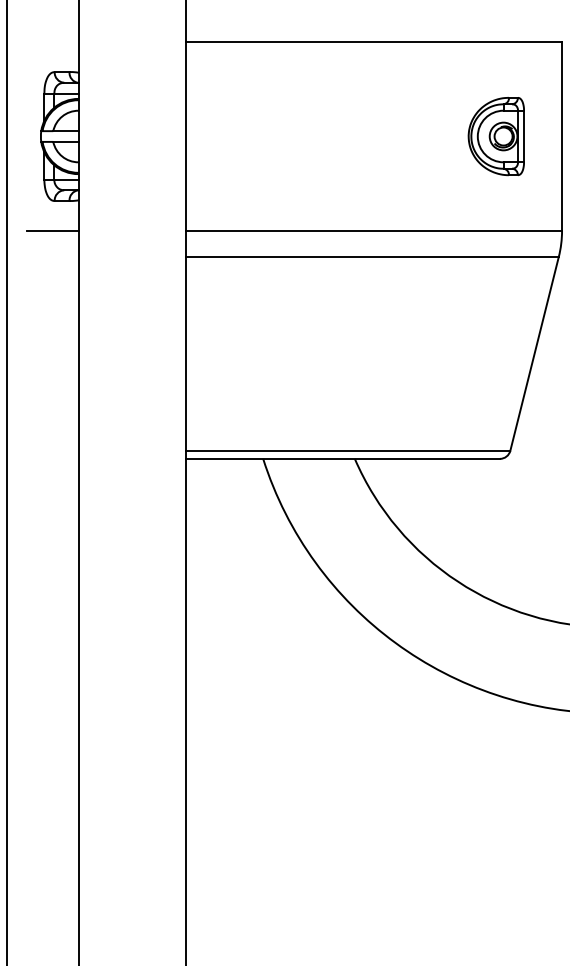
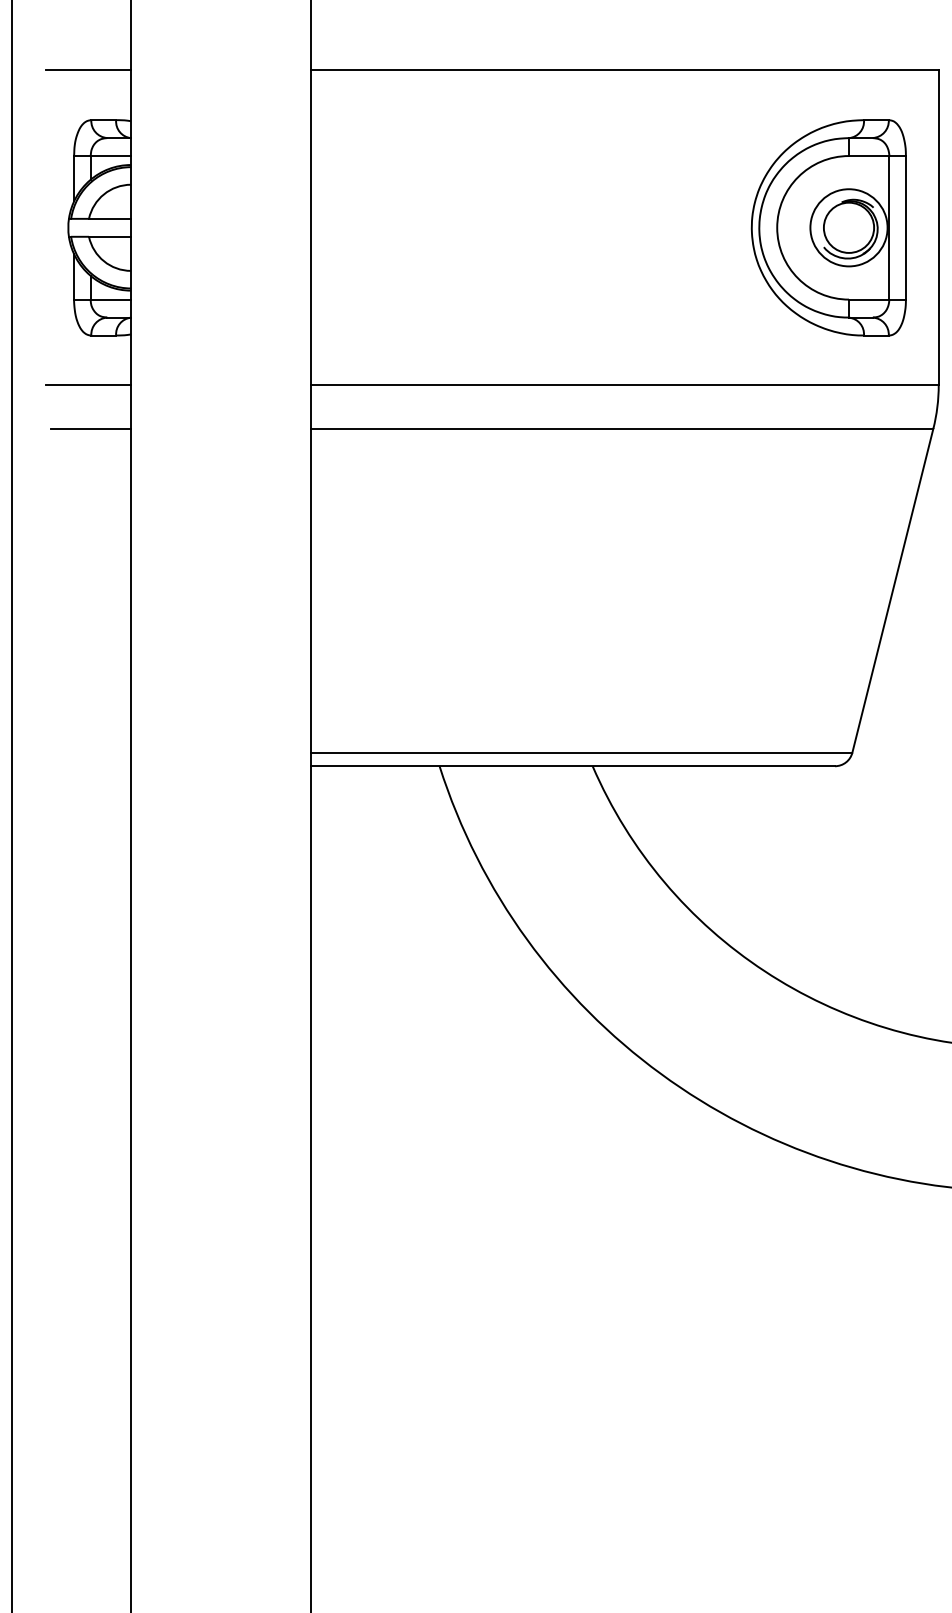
line: (52, 42) -> (87, 70), added
part: (496, 136) -> (829, 227), size x1.67
line: (54, 256) -> (91, 428), added

